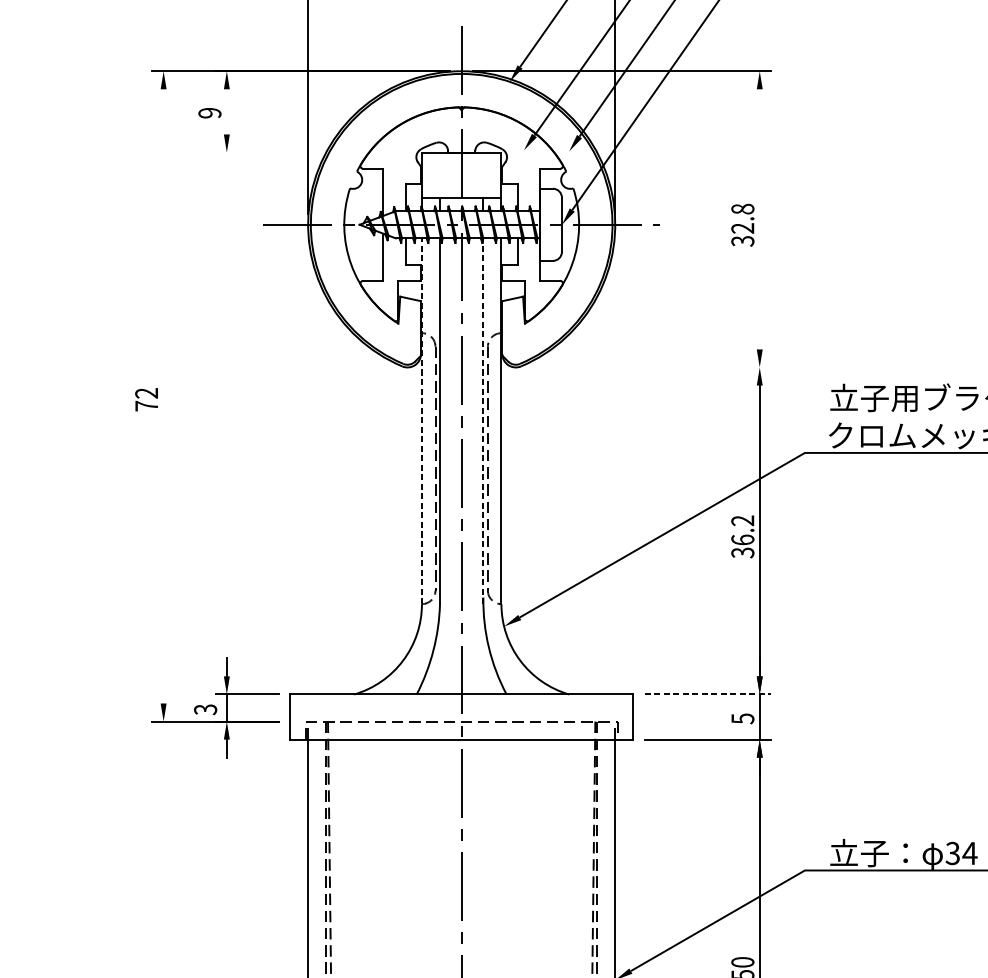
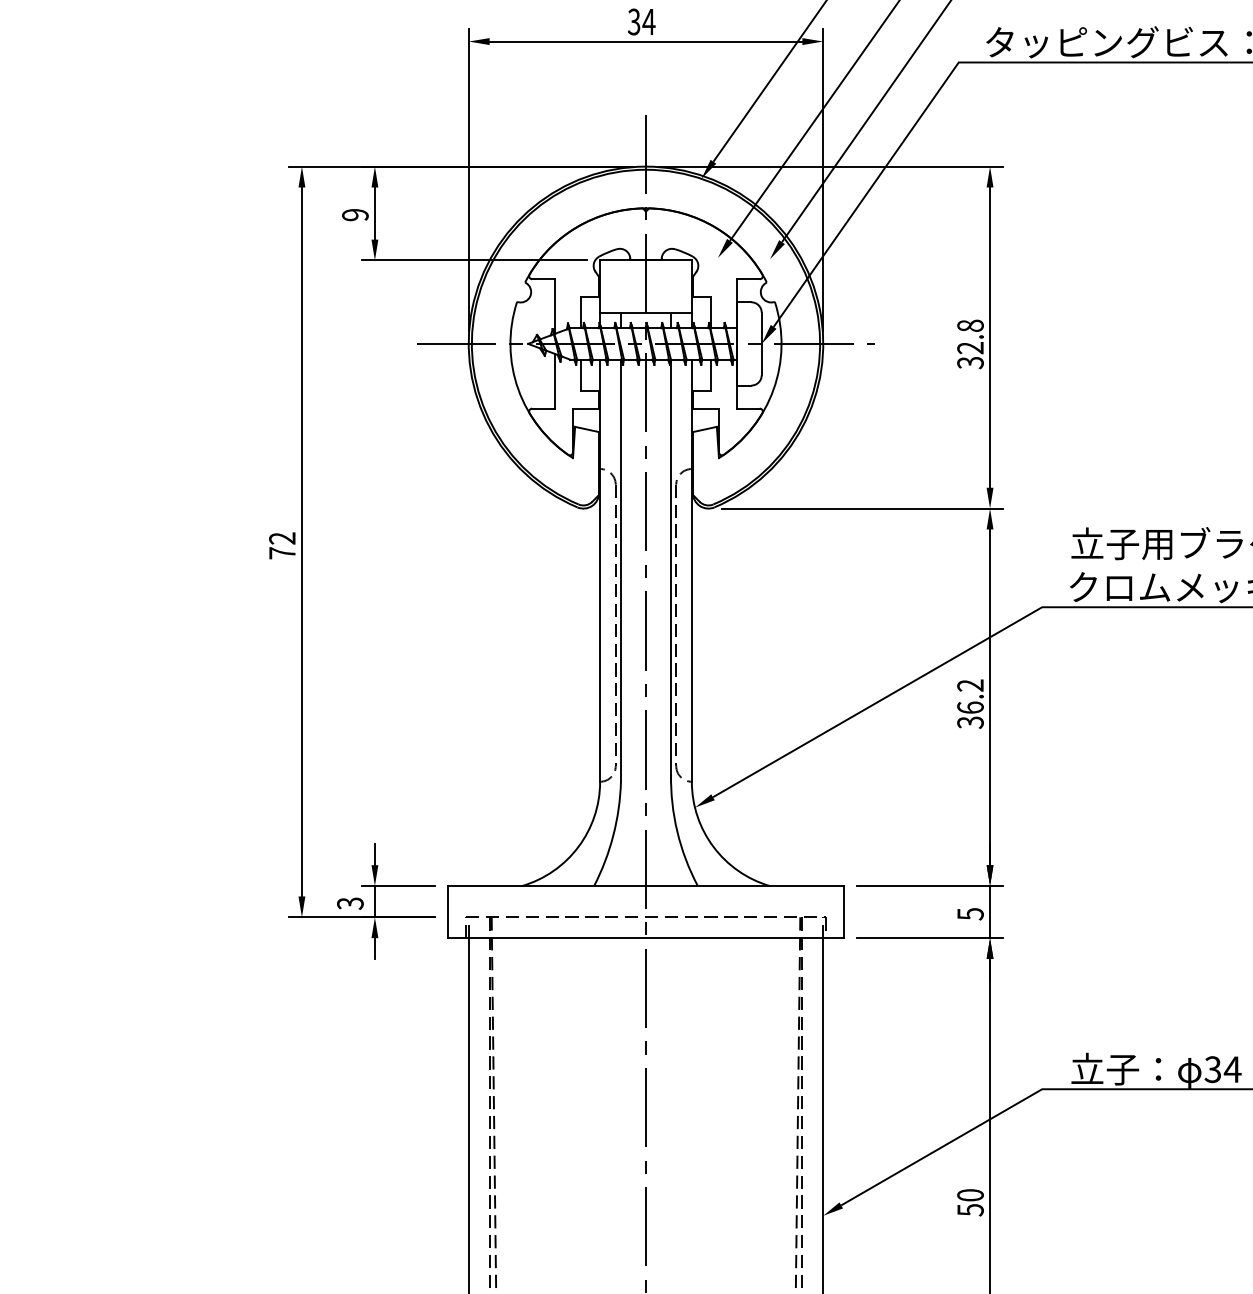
line: (226, 111) -> (374, 213), added
line: (313, 152) -> (474, 260), added
line: (760, 219) -> (990, 337), added
line: (649, 367) -> (862, 508), added
line: (163, 395) -> (301, 541), added
line: (422, 421) -> (600, 570), dashed -> solid
line: (483, 421) -> (671, 570), dashed -> solid
line: (708, 694) -> (930, 886), dashed -> solid

